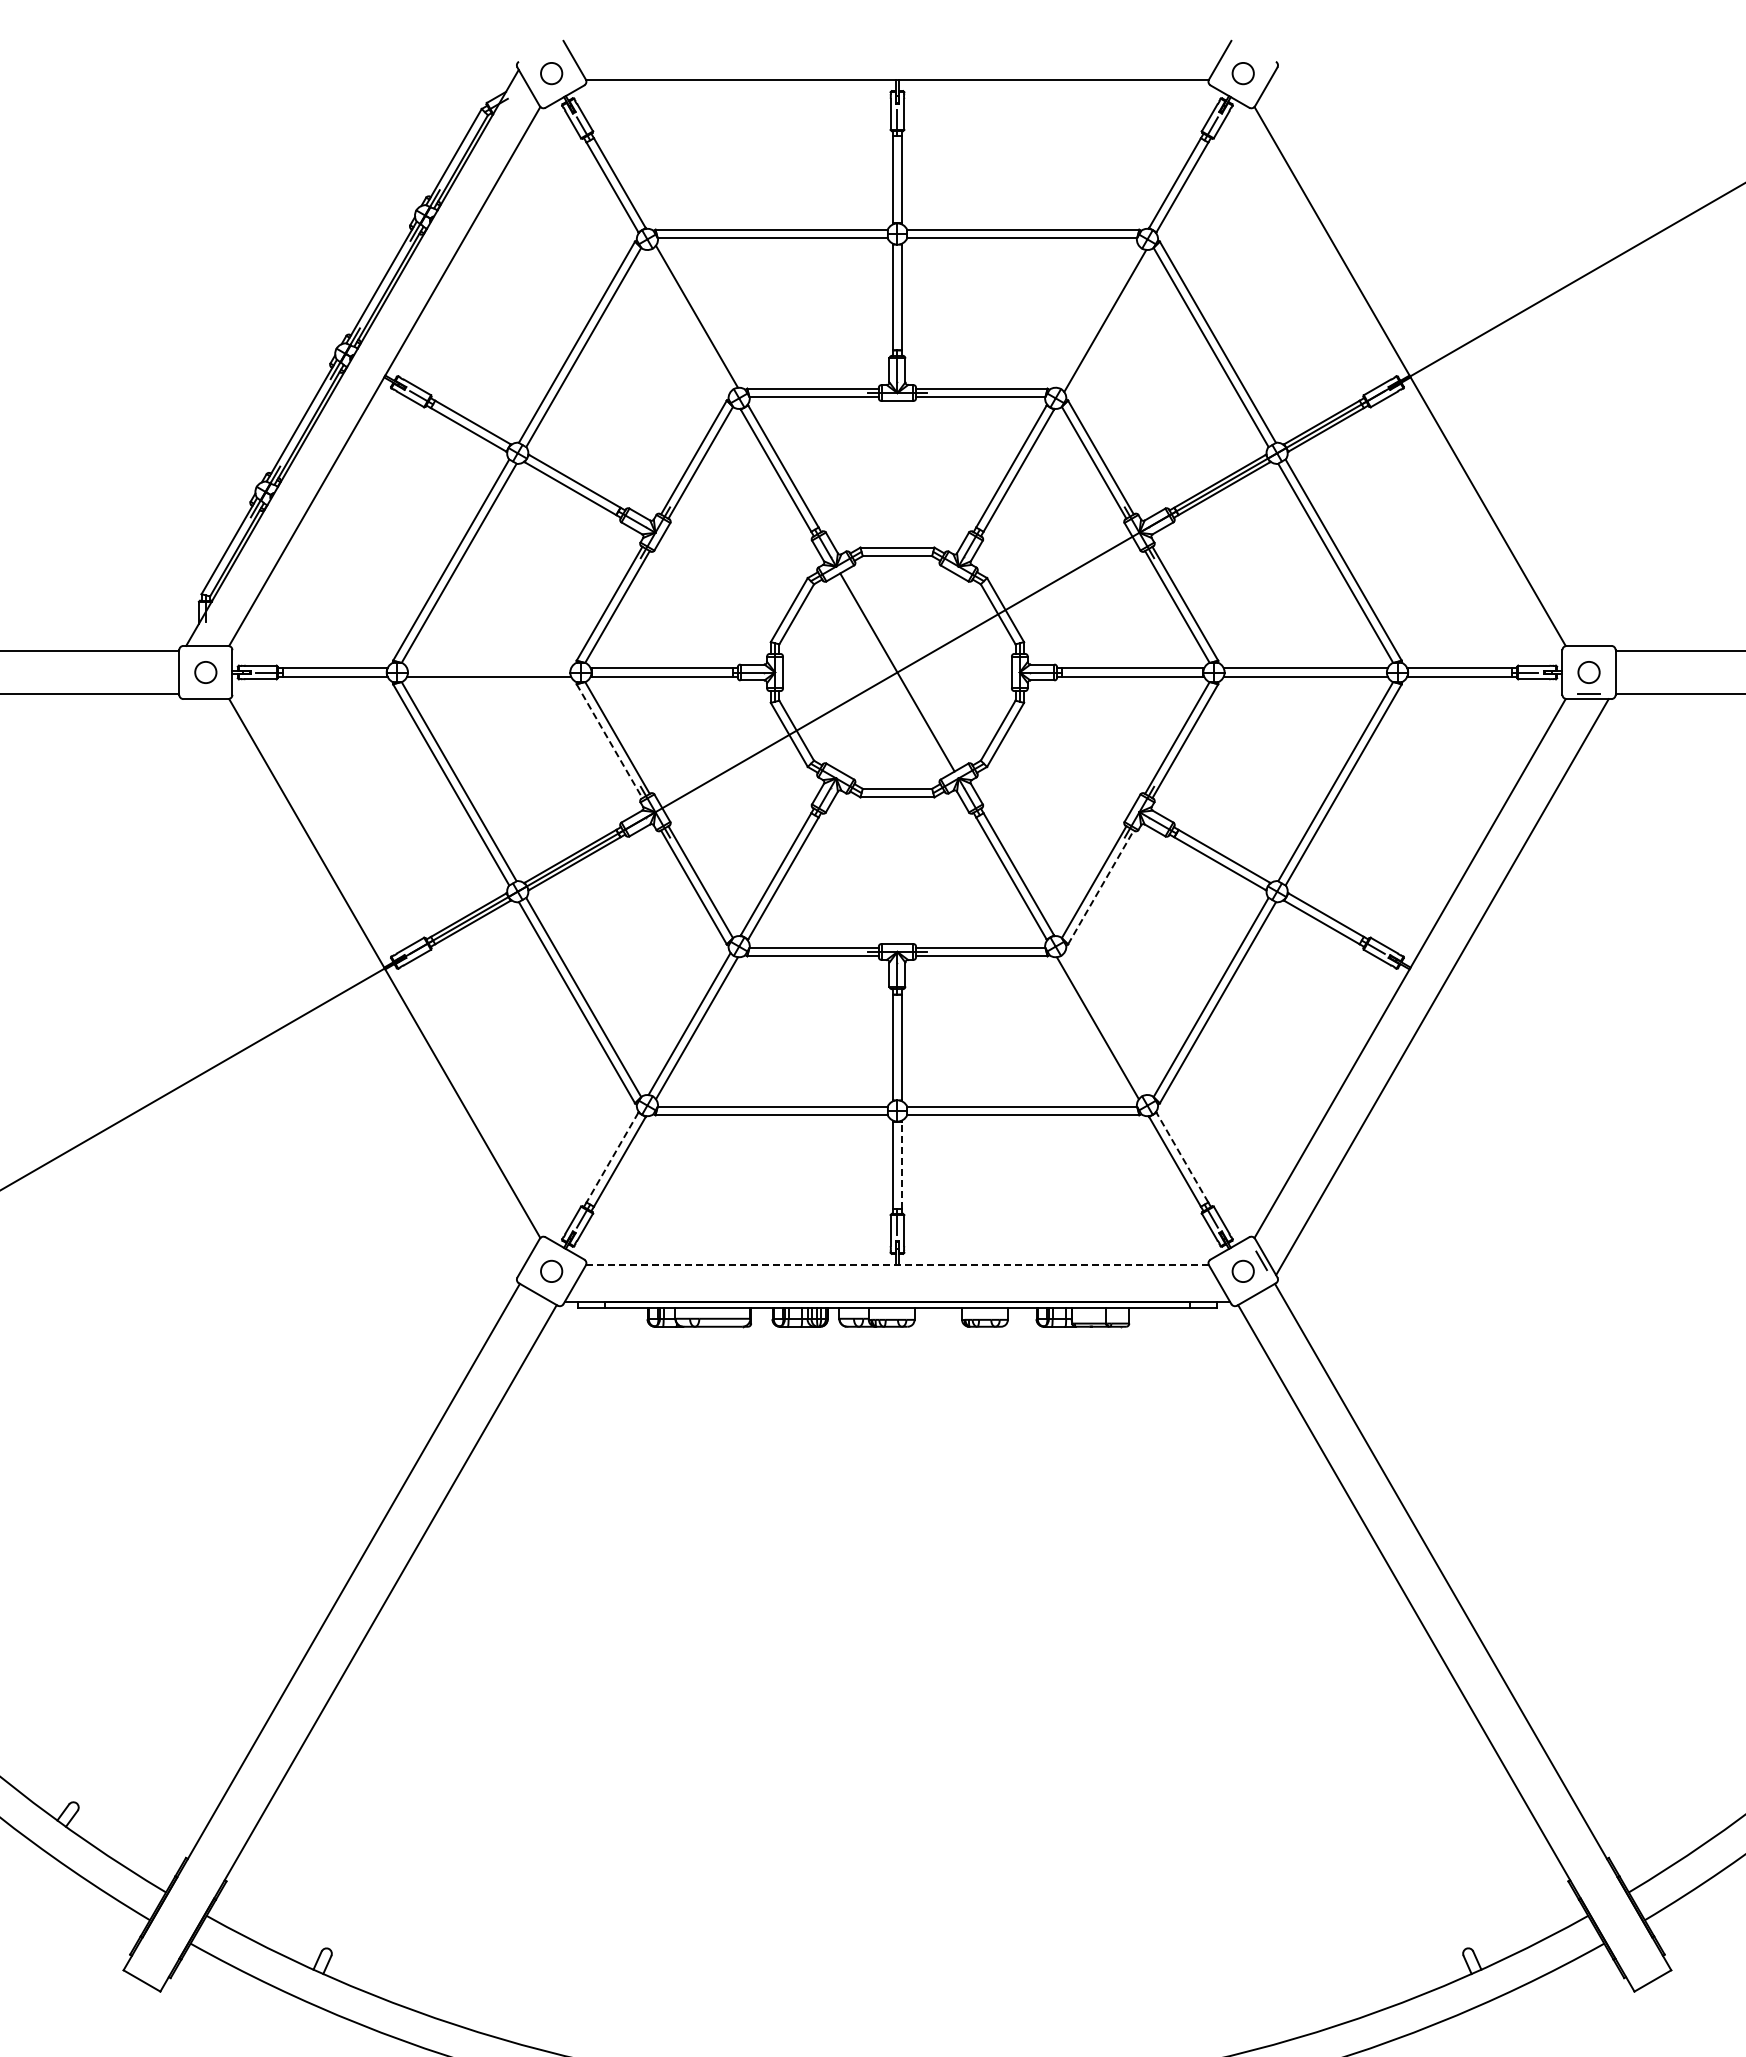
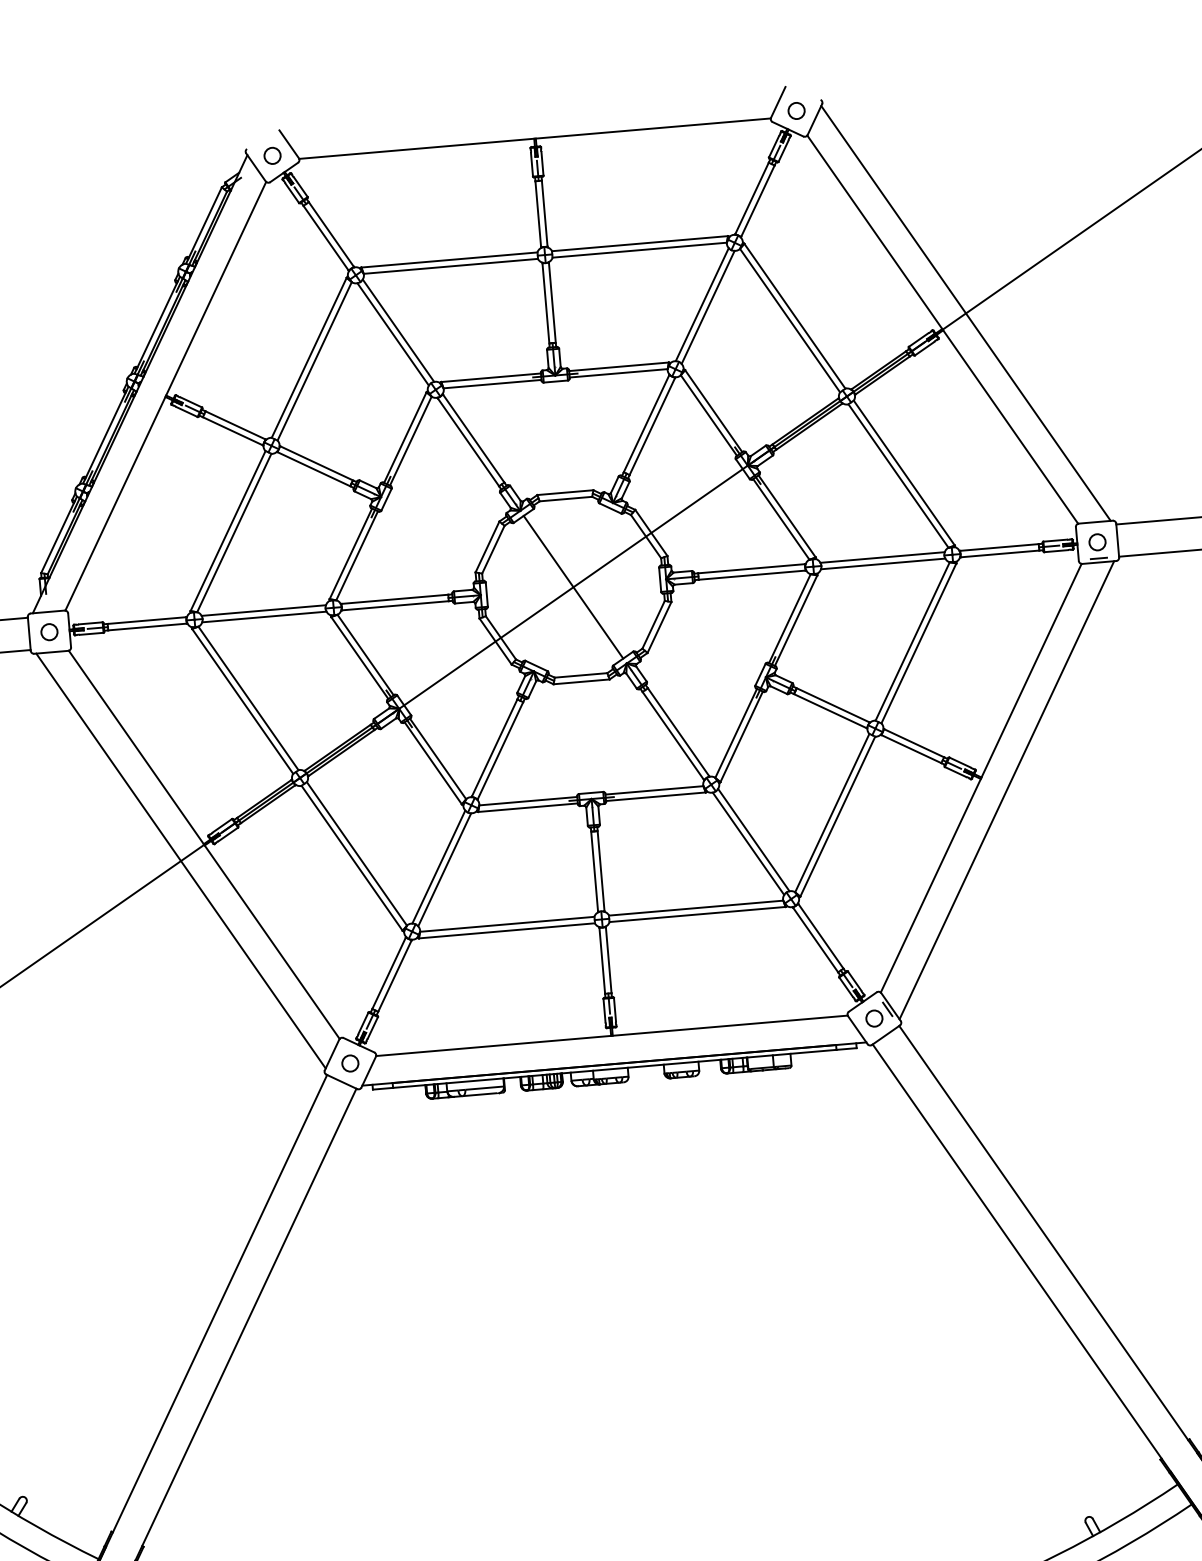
line: (1097, 316) -> (701, 304), added
line: (689, 321) -> (393, 334), added
line: (1442, 357) -> (966, 313), added
line: (489, 668) -> (264, 610), added
line: (609, 741) -> (359, 658), dashed -> solid
line: (1100, 887) -> (741, 736), dashed -> solid
line: (352, 987) -> (181, 861), added
line: (1105, 1023) -> (753, 839), added
line: (612, 1157) -> (389, 973), dashed -> solid
line: (1182, 1157) -> (820, 936), dashed -> solid
line: (901, 1165) -> (608, 960), dashed -> solid
line: (896, 1264) -> (611, 1035), dashed -> solid

